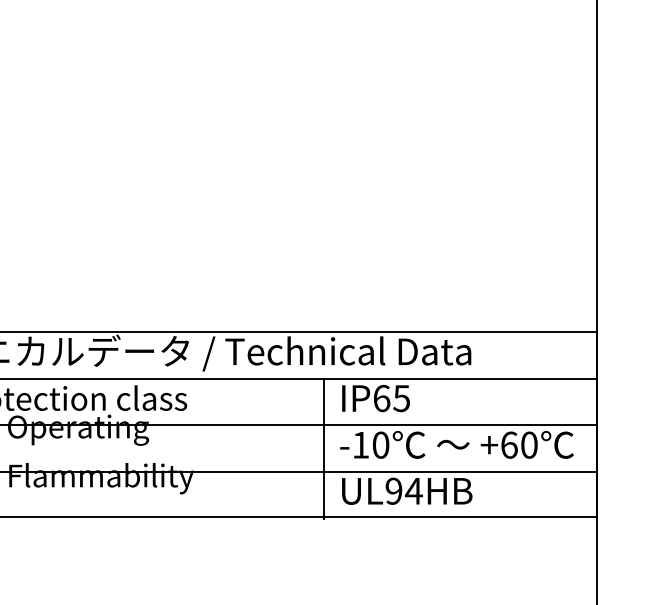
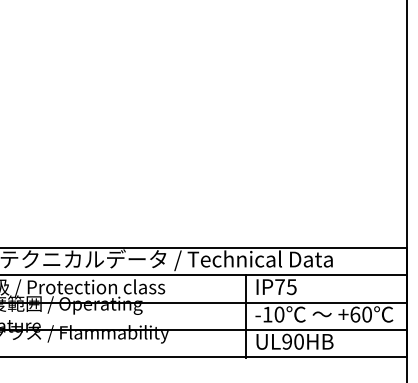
text: (380, 399) -> (279, 287), IP65 -> IP75
text: (413, 490) -> (298, 341), UL94HB -> UL90HB

